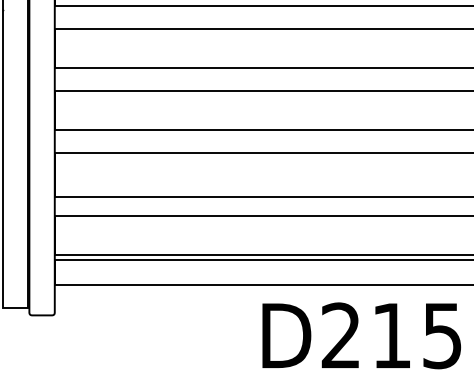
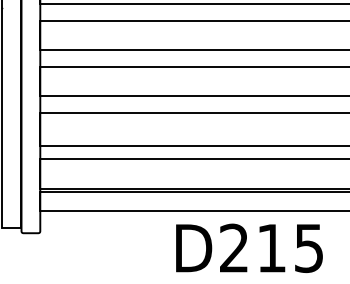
text: (361, 335) -> (249, 248), moved

